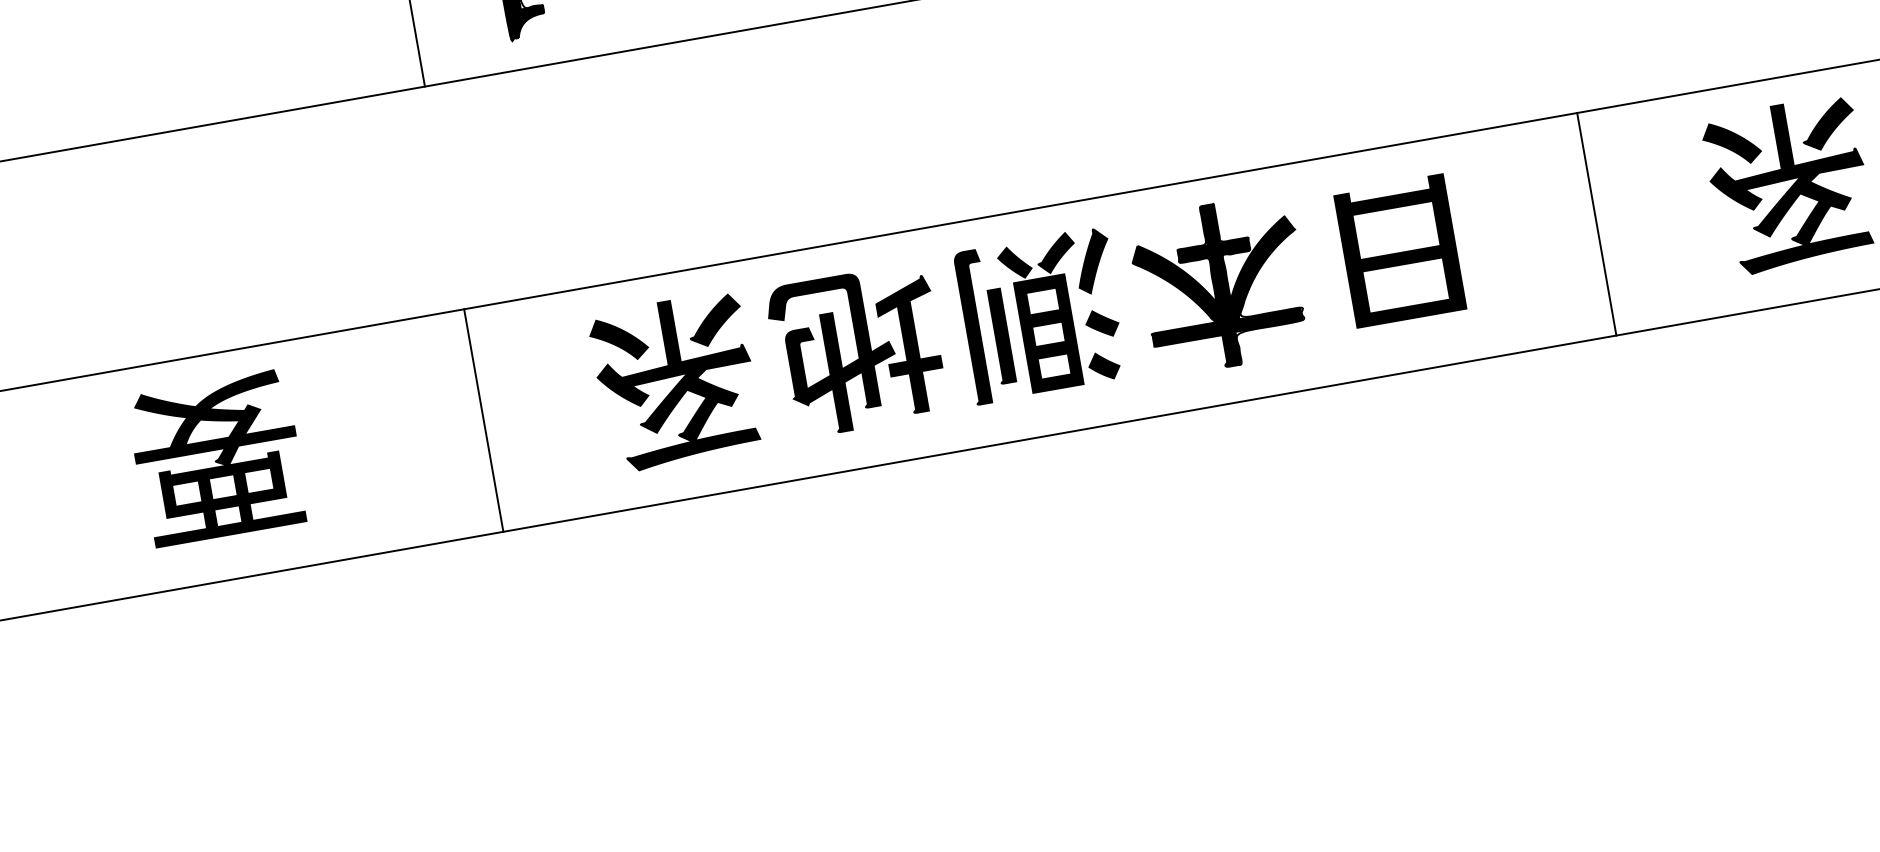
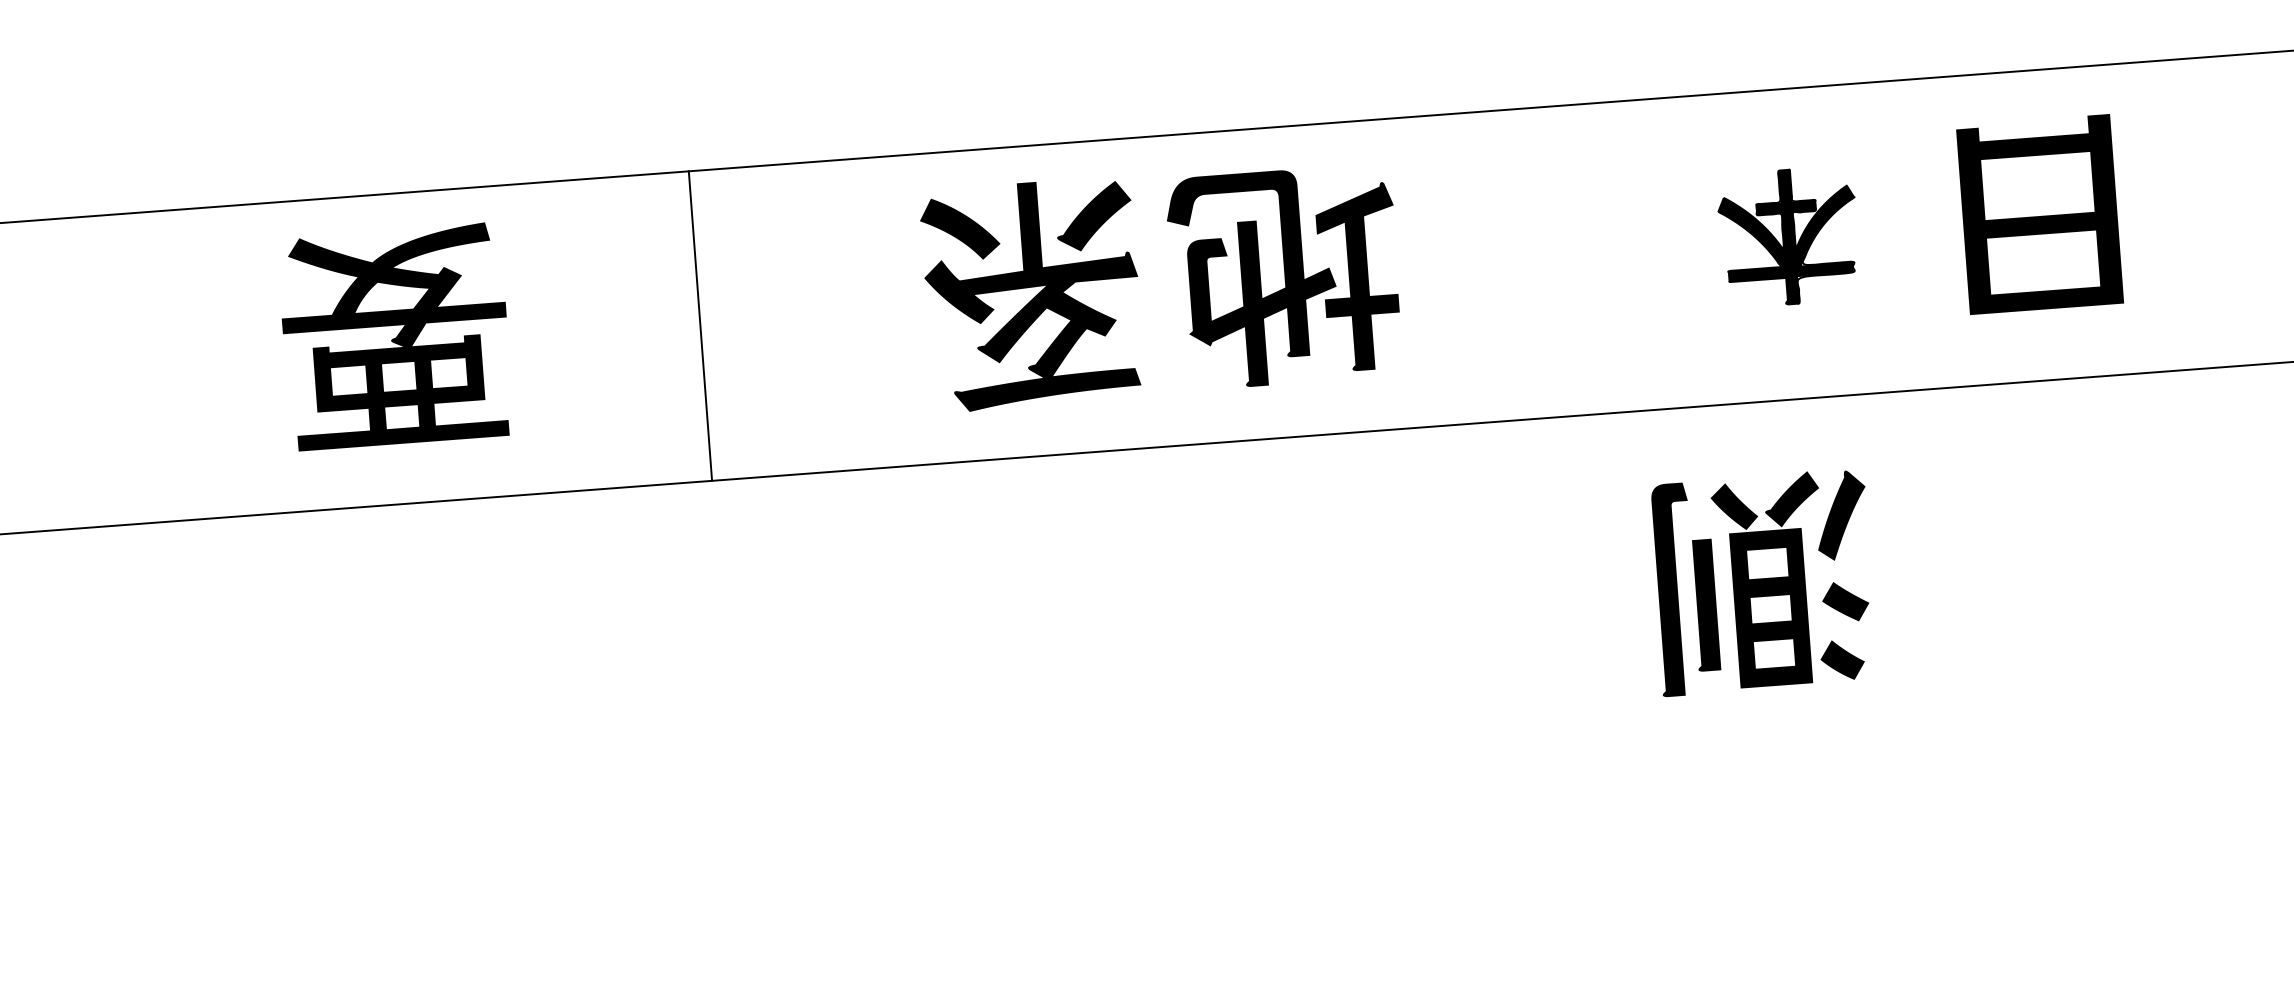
part: (1218, 285) -> (1787, 236), size x0.6
part: (1037, 316) -> (1757, 583), moved
line: (483, 420) -> (700, 325), moved

